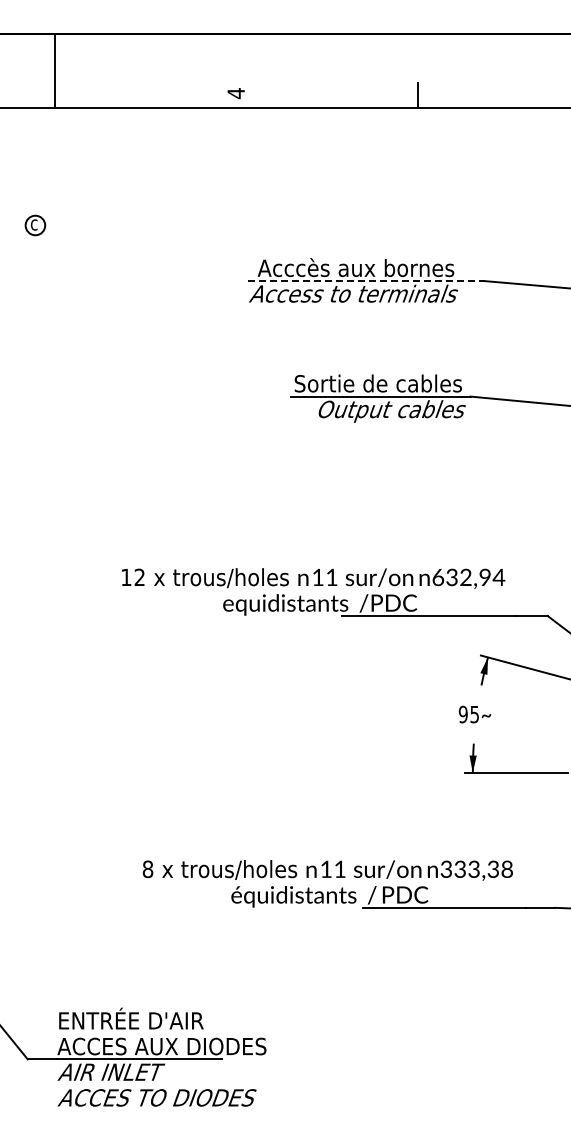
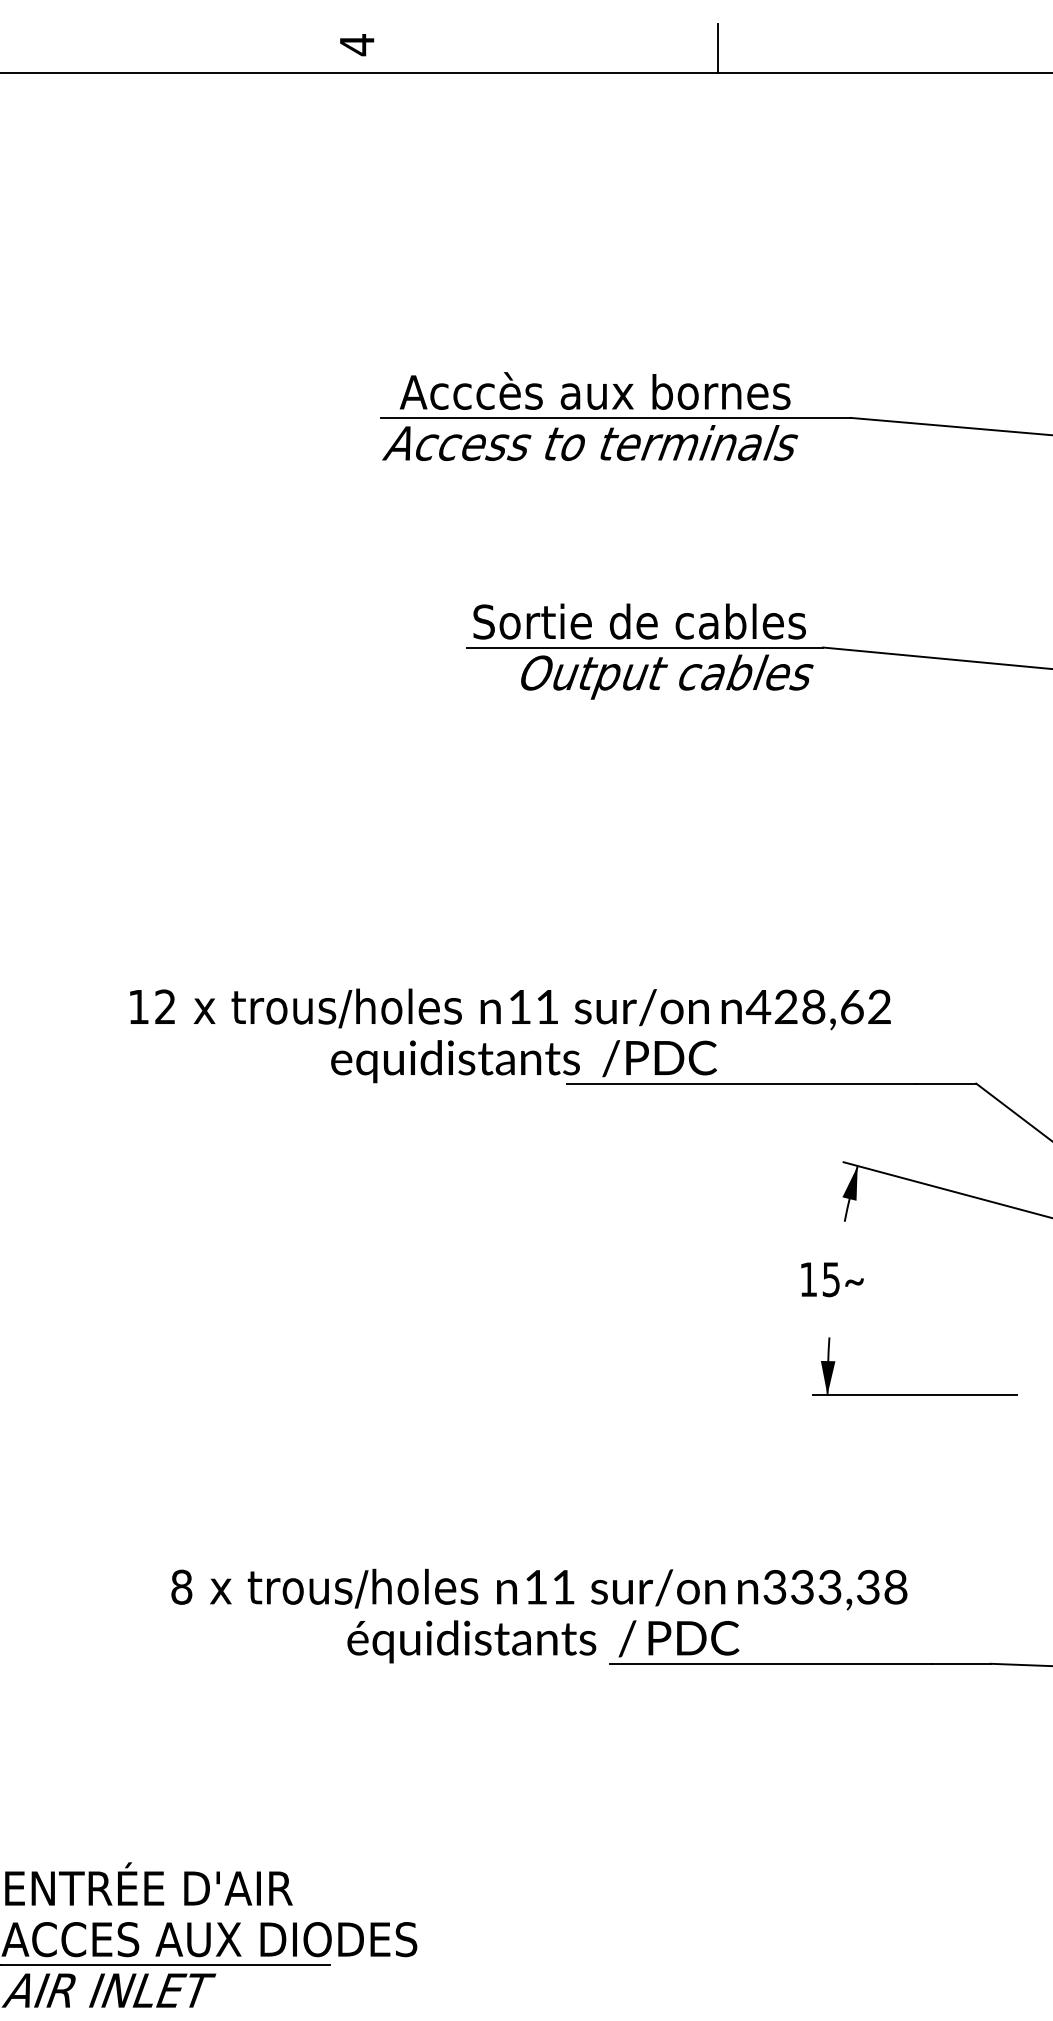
line: (366, 281) -> (616, 418), dashed -> solid
text: (468, 577) -> (818, 1007), 632,94 -> 428,62
text: (462, 714) -> (806, 1279), 95 -> 15

